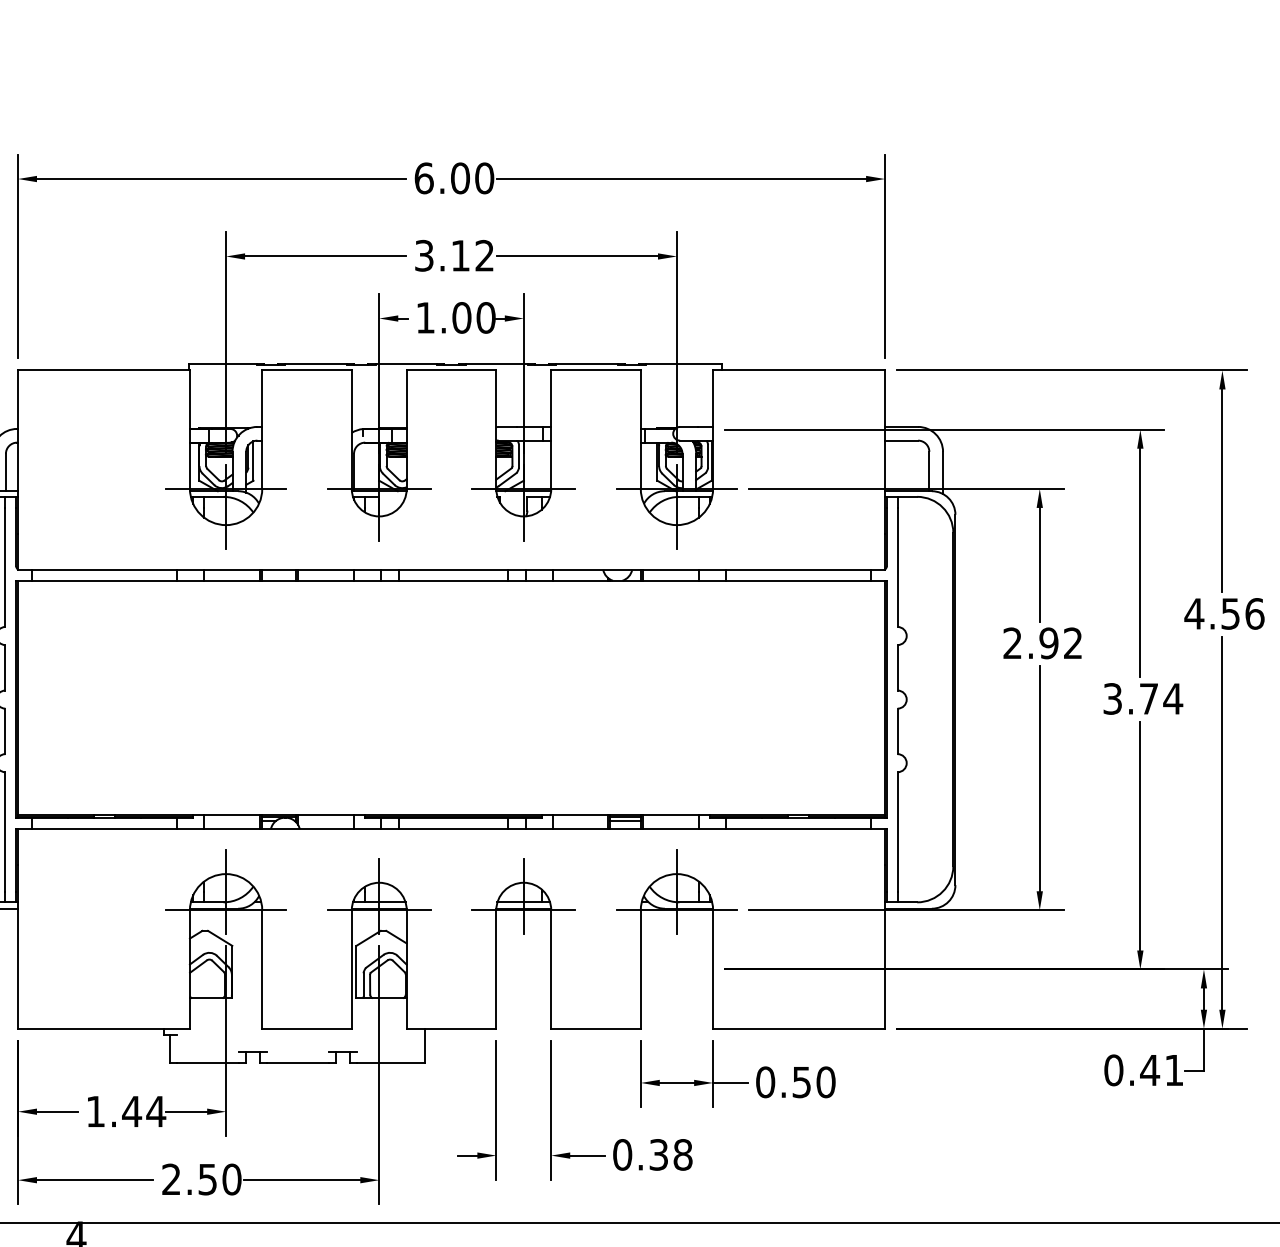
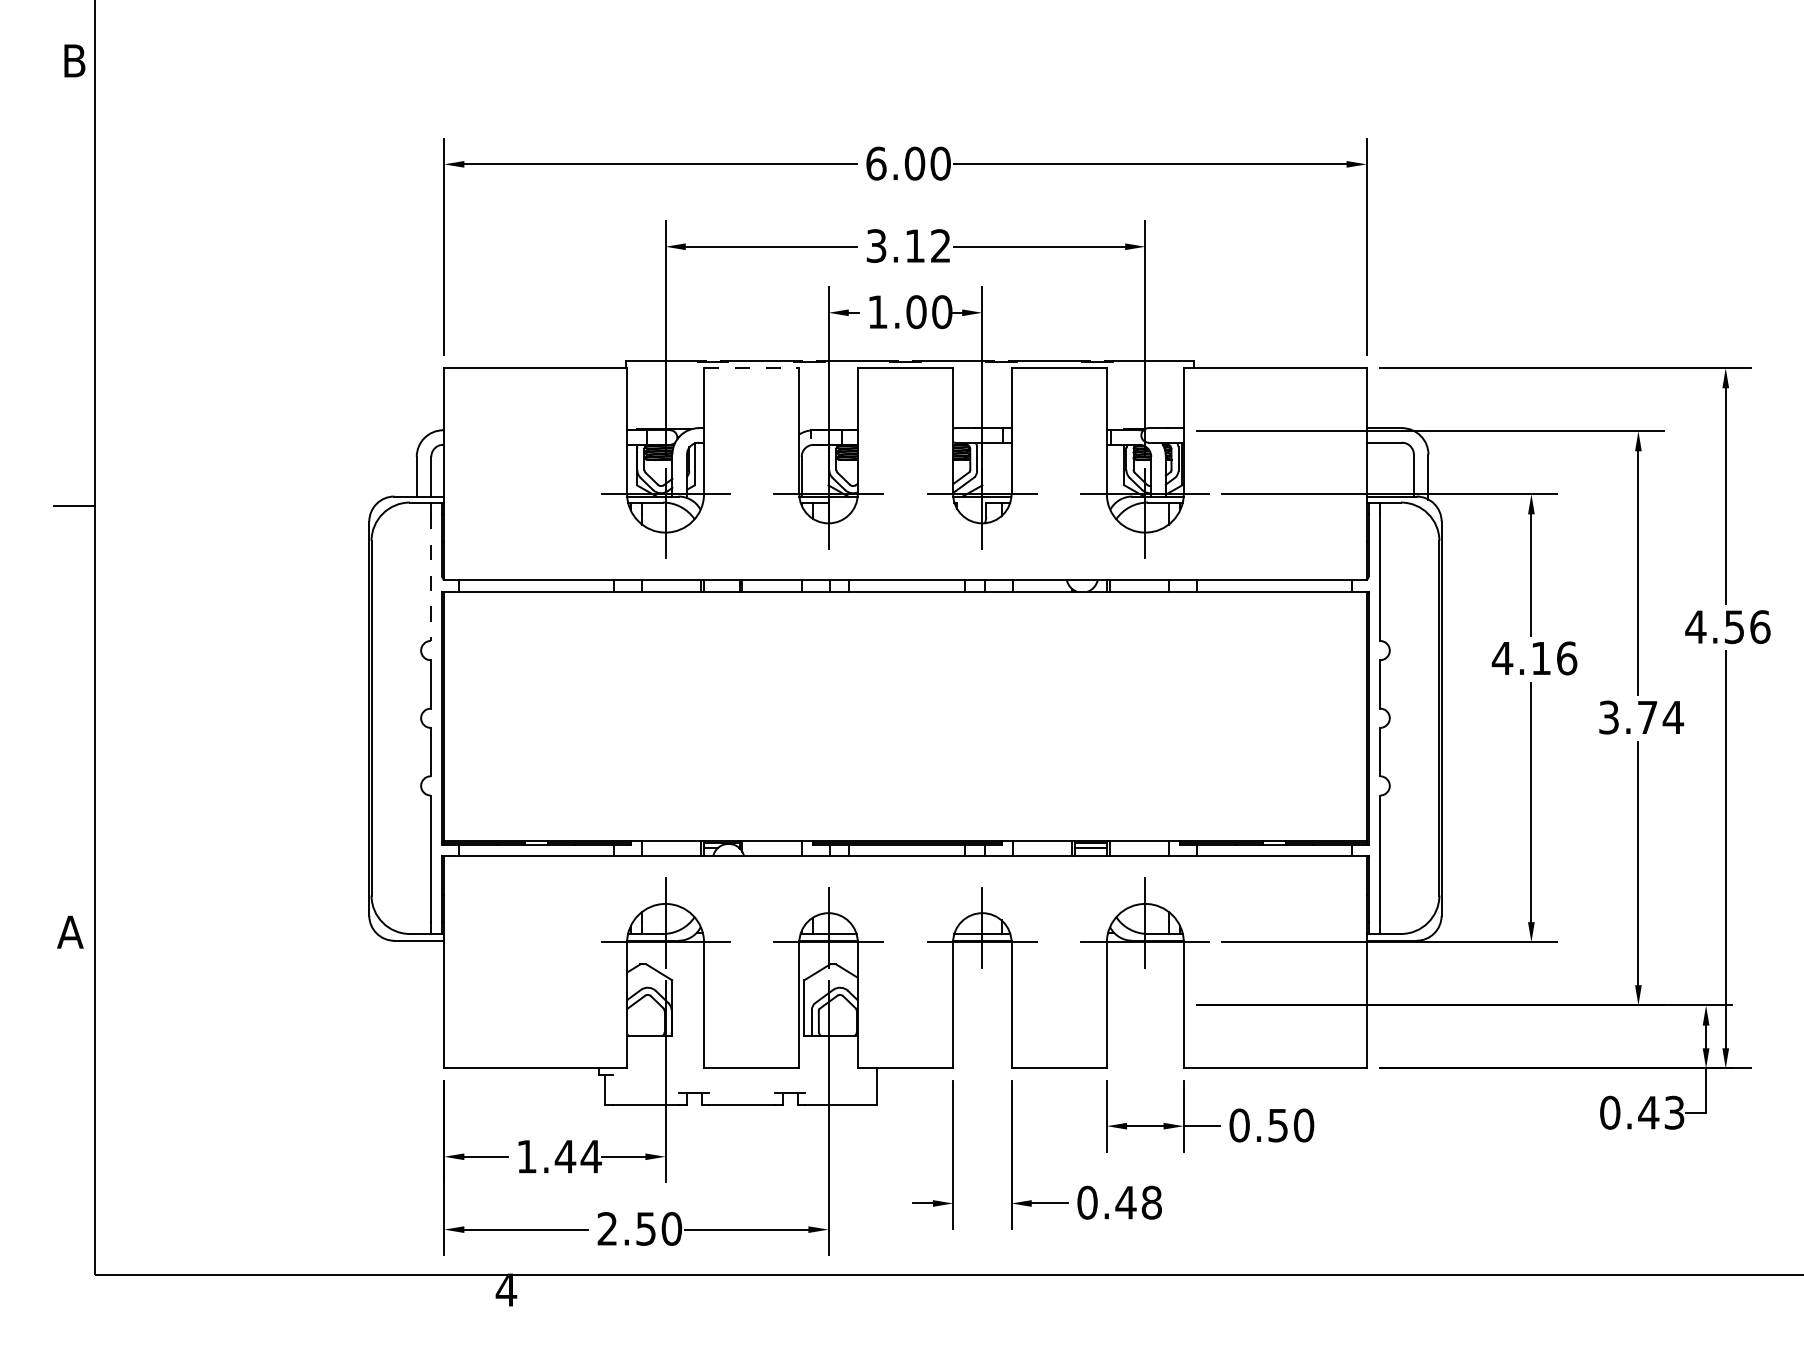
line: (306, 370) -> (751, 368), solid -> dashed
line: (5, 568) -> (430, 578), solid -> dashed
text: (1042, 643) -> (1534, 658), 2.92 -> 4.16
text: (1174, 1070) -> (1674, 1112), 0.41 -> 0.43
text: (658, 1154) -> (1125, 1202), 0.38 -> 0.48

